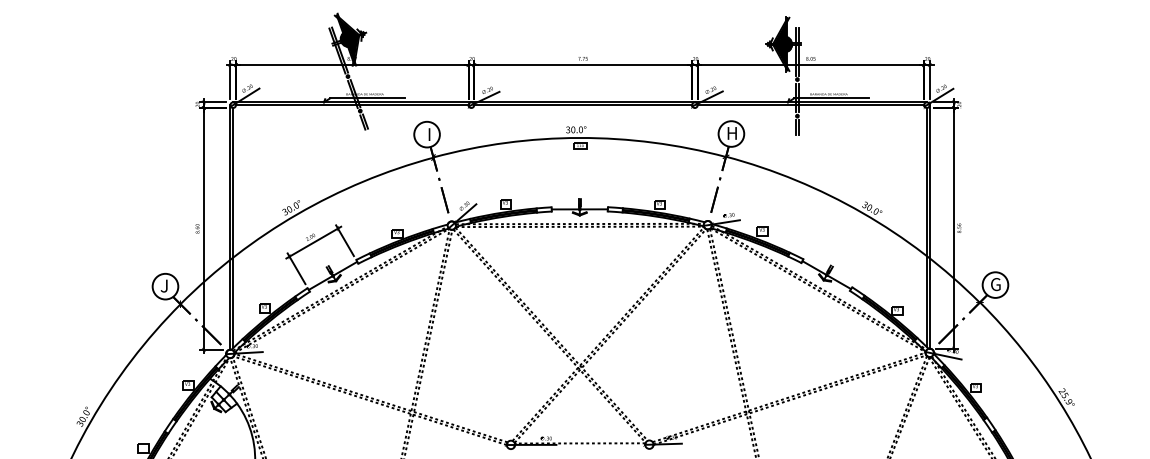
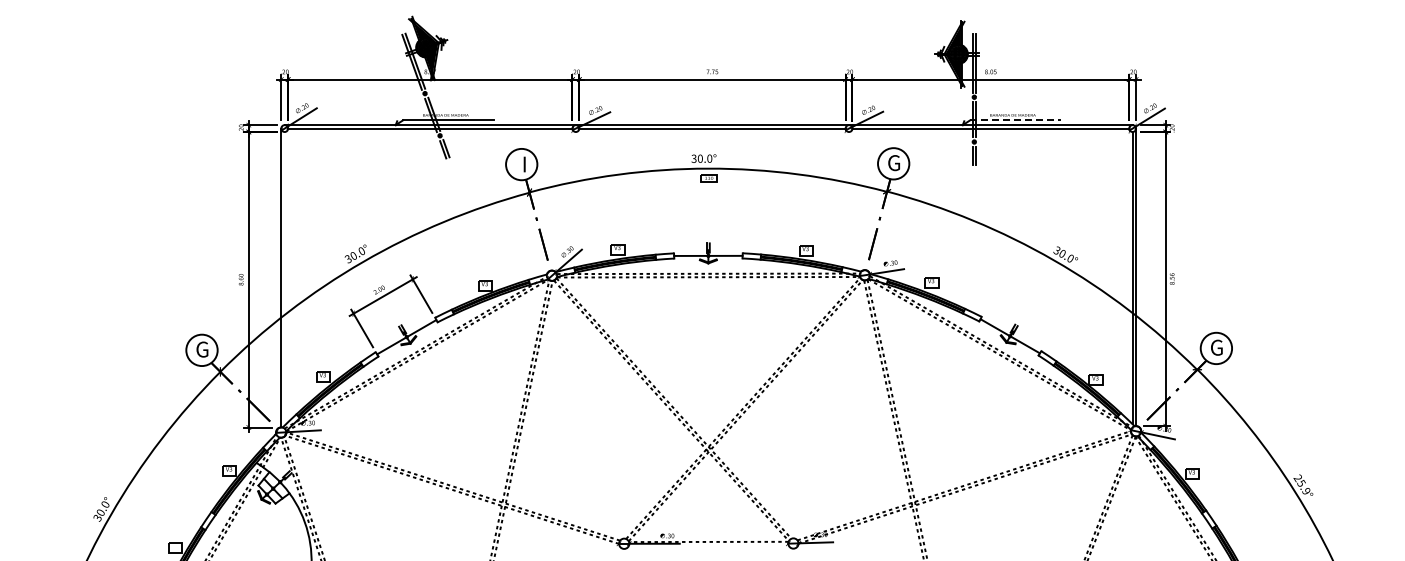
line: (831, 98) -> (1015, 120), solid -> dashed
text: (732, 133) -> (894, 163), H -> G
line: (232, 227) -> (284, 278), removed
text: (165, 285) -> (202, 349), J -> G

